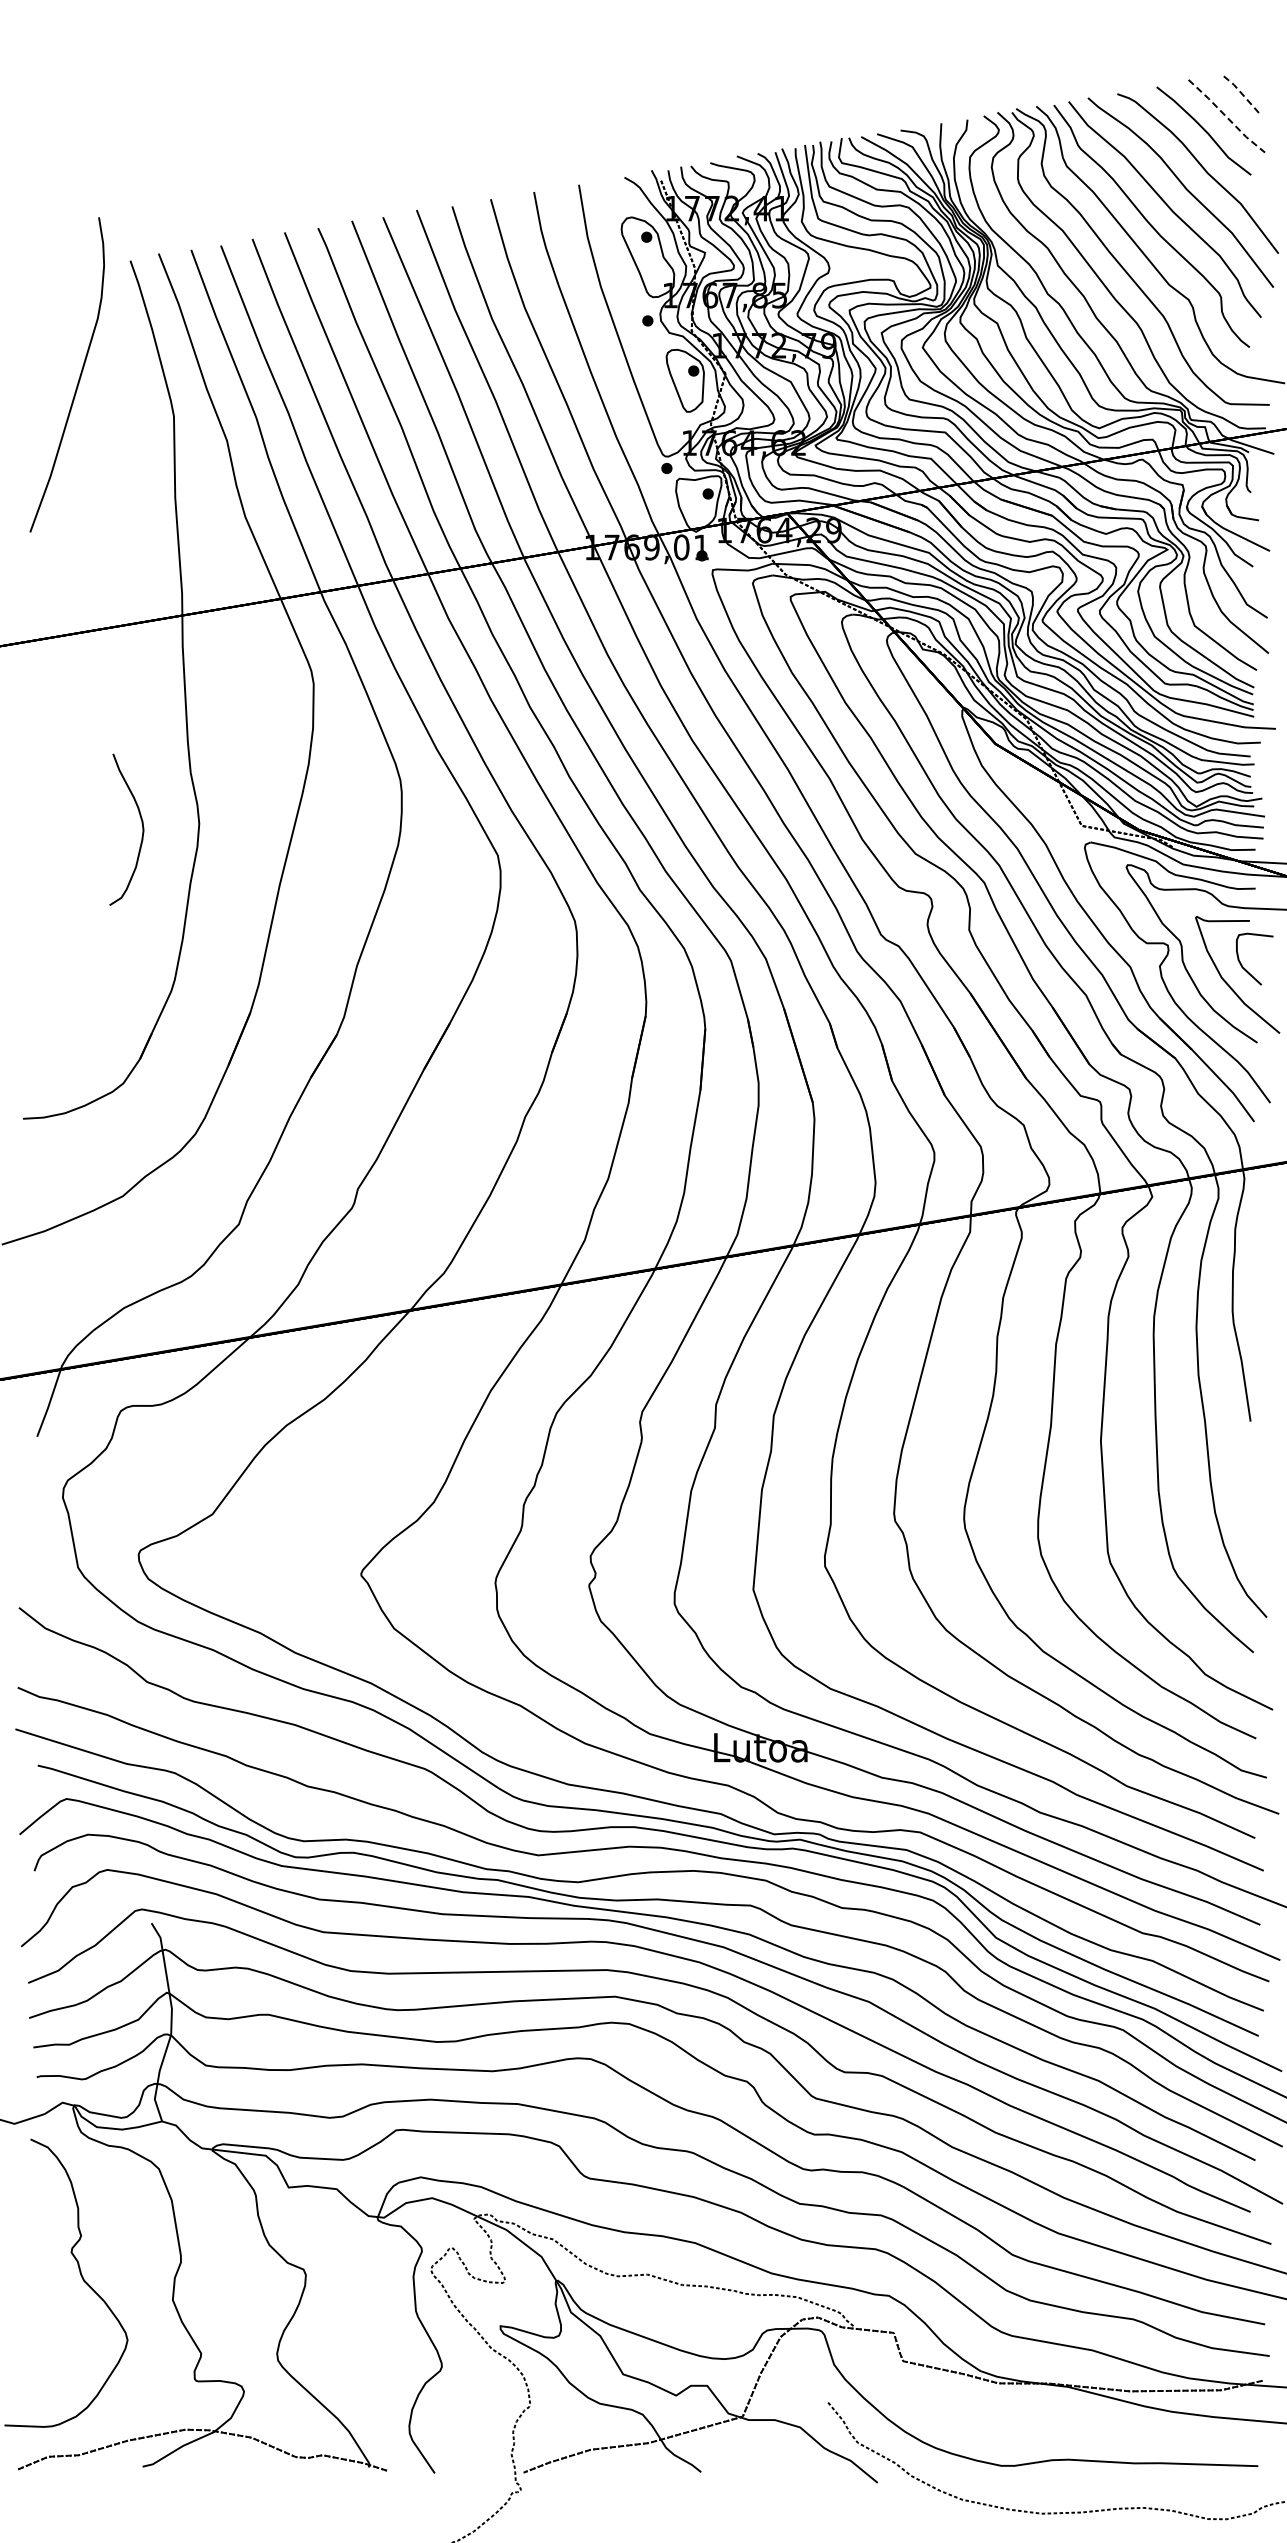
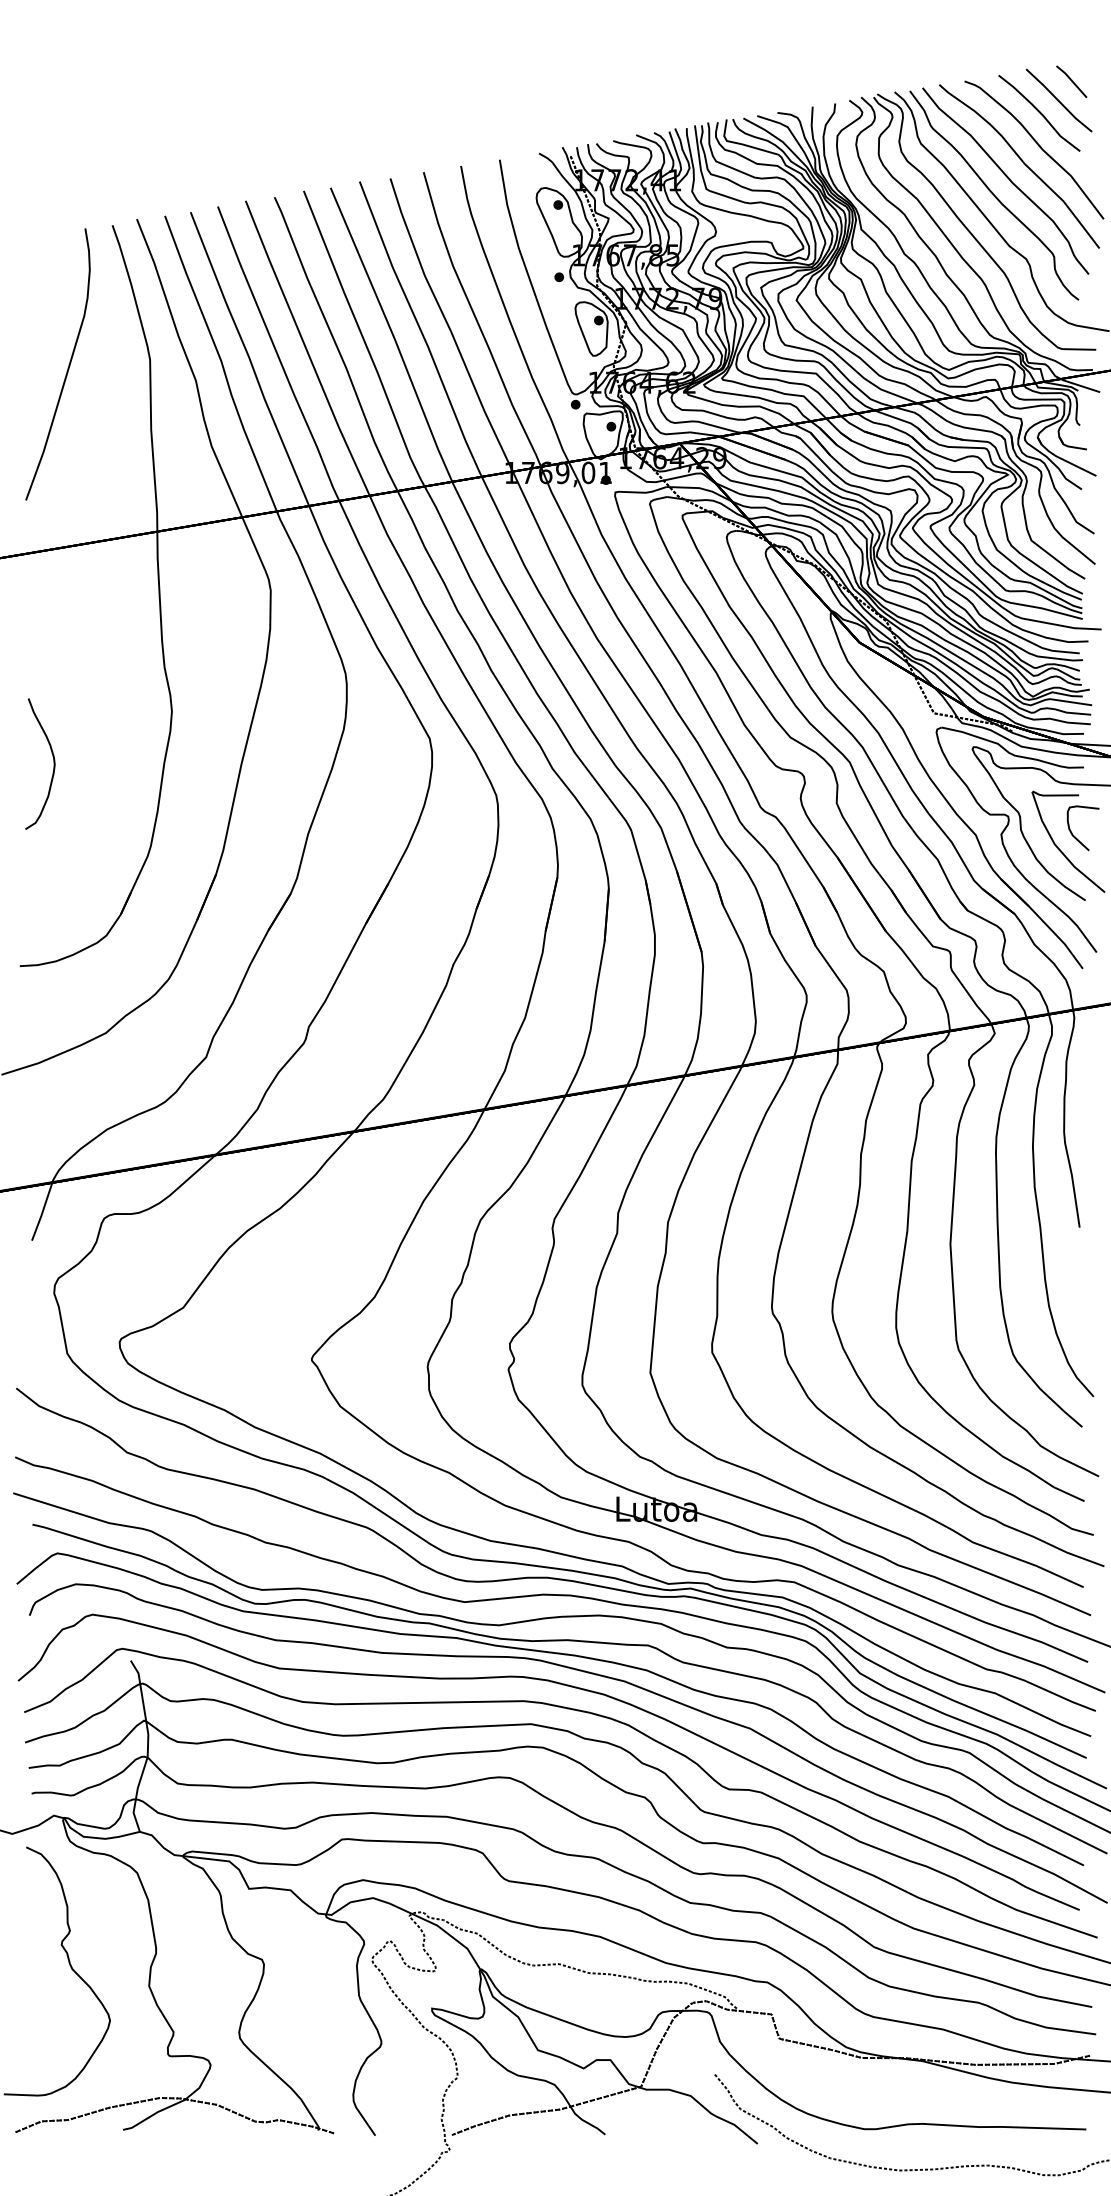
line: (1241, 93) -> (1071, 80), dashed -> solid
line: (1226, 117) -> (1058, 101), dashed -> solid
curve: (78, 379) -> (67, 368), moved
curve: (142, 829) -> (53, 763), moved

